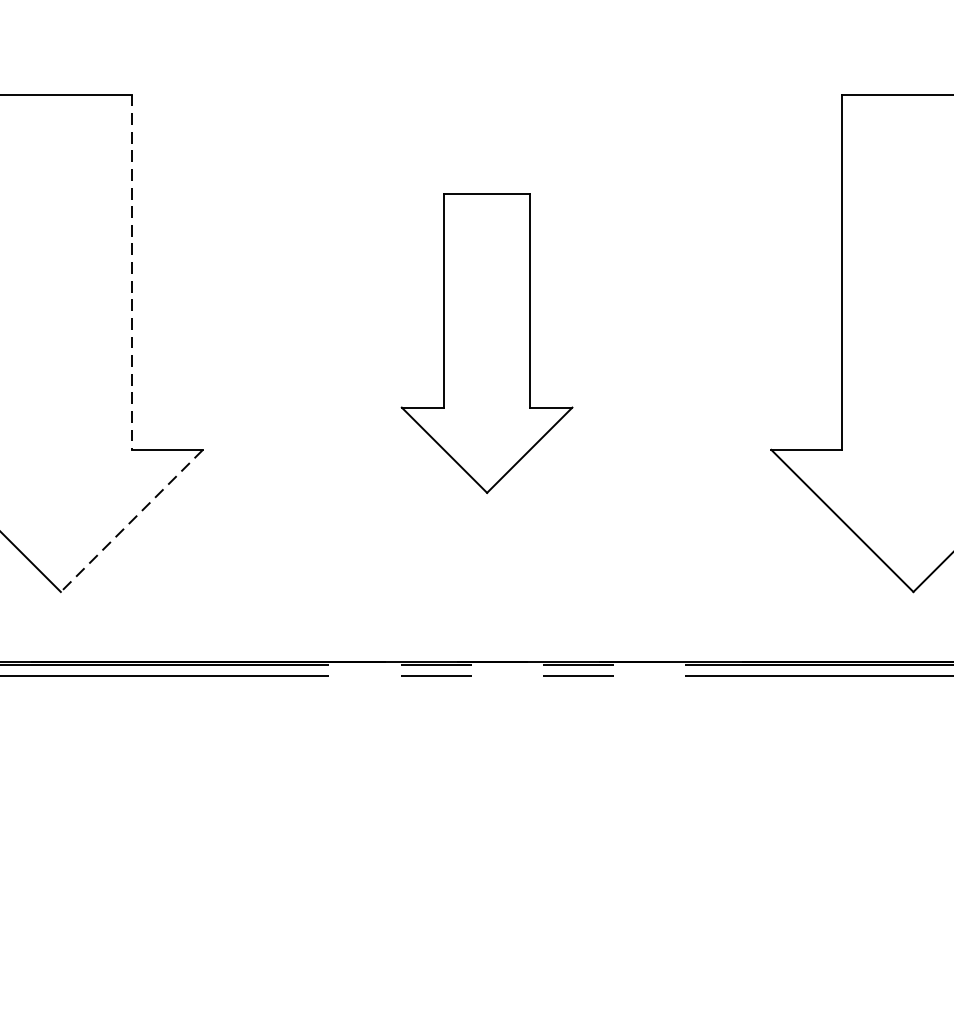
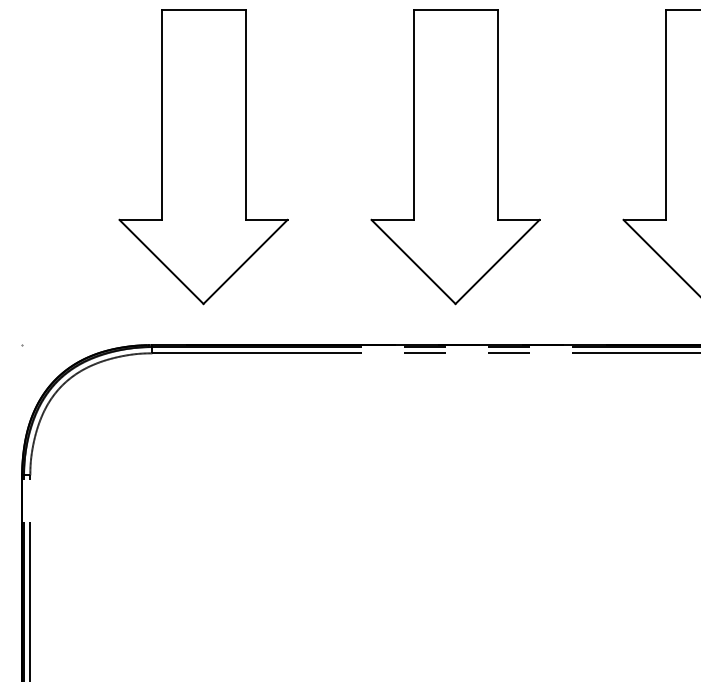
line: (131, 273) -> (245, 115), dashed -> solid
part: (487, 344) -> (455, 157), size x1.67
line: (131, 521) -> (245, 262), dashed -> solid

